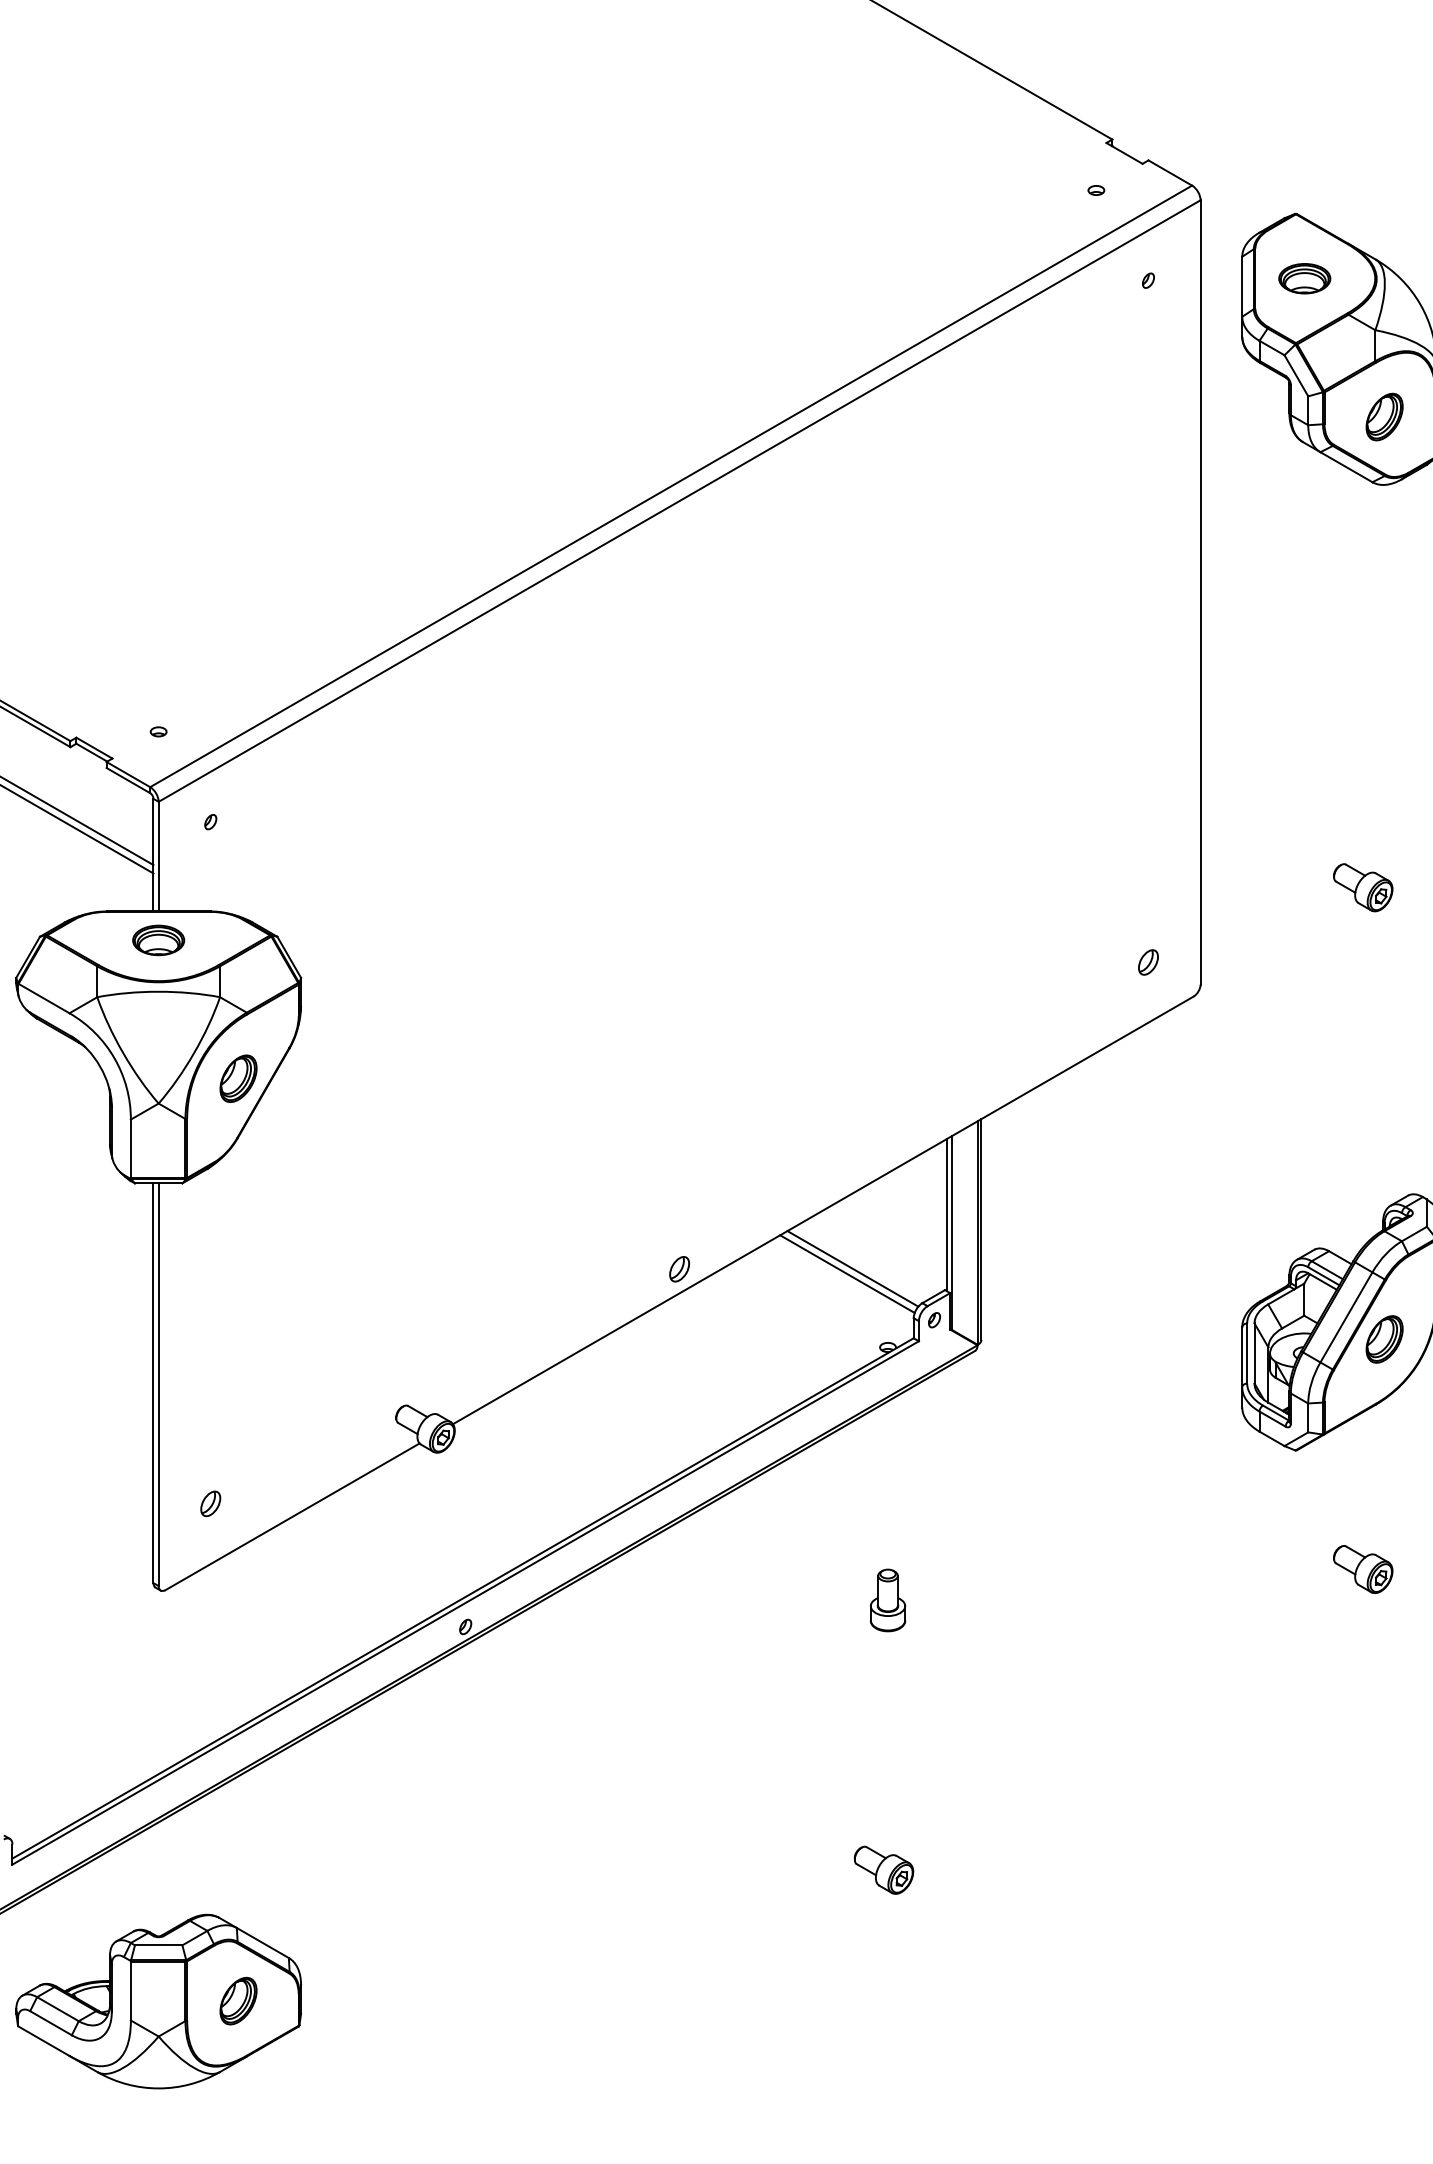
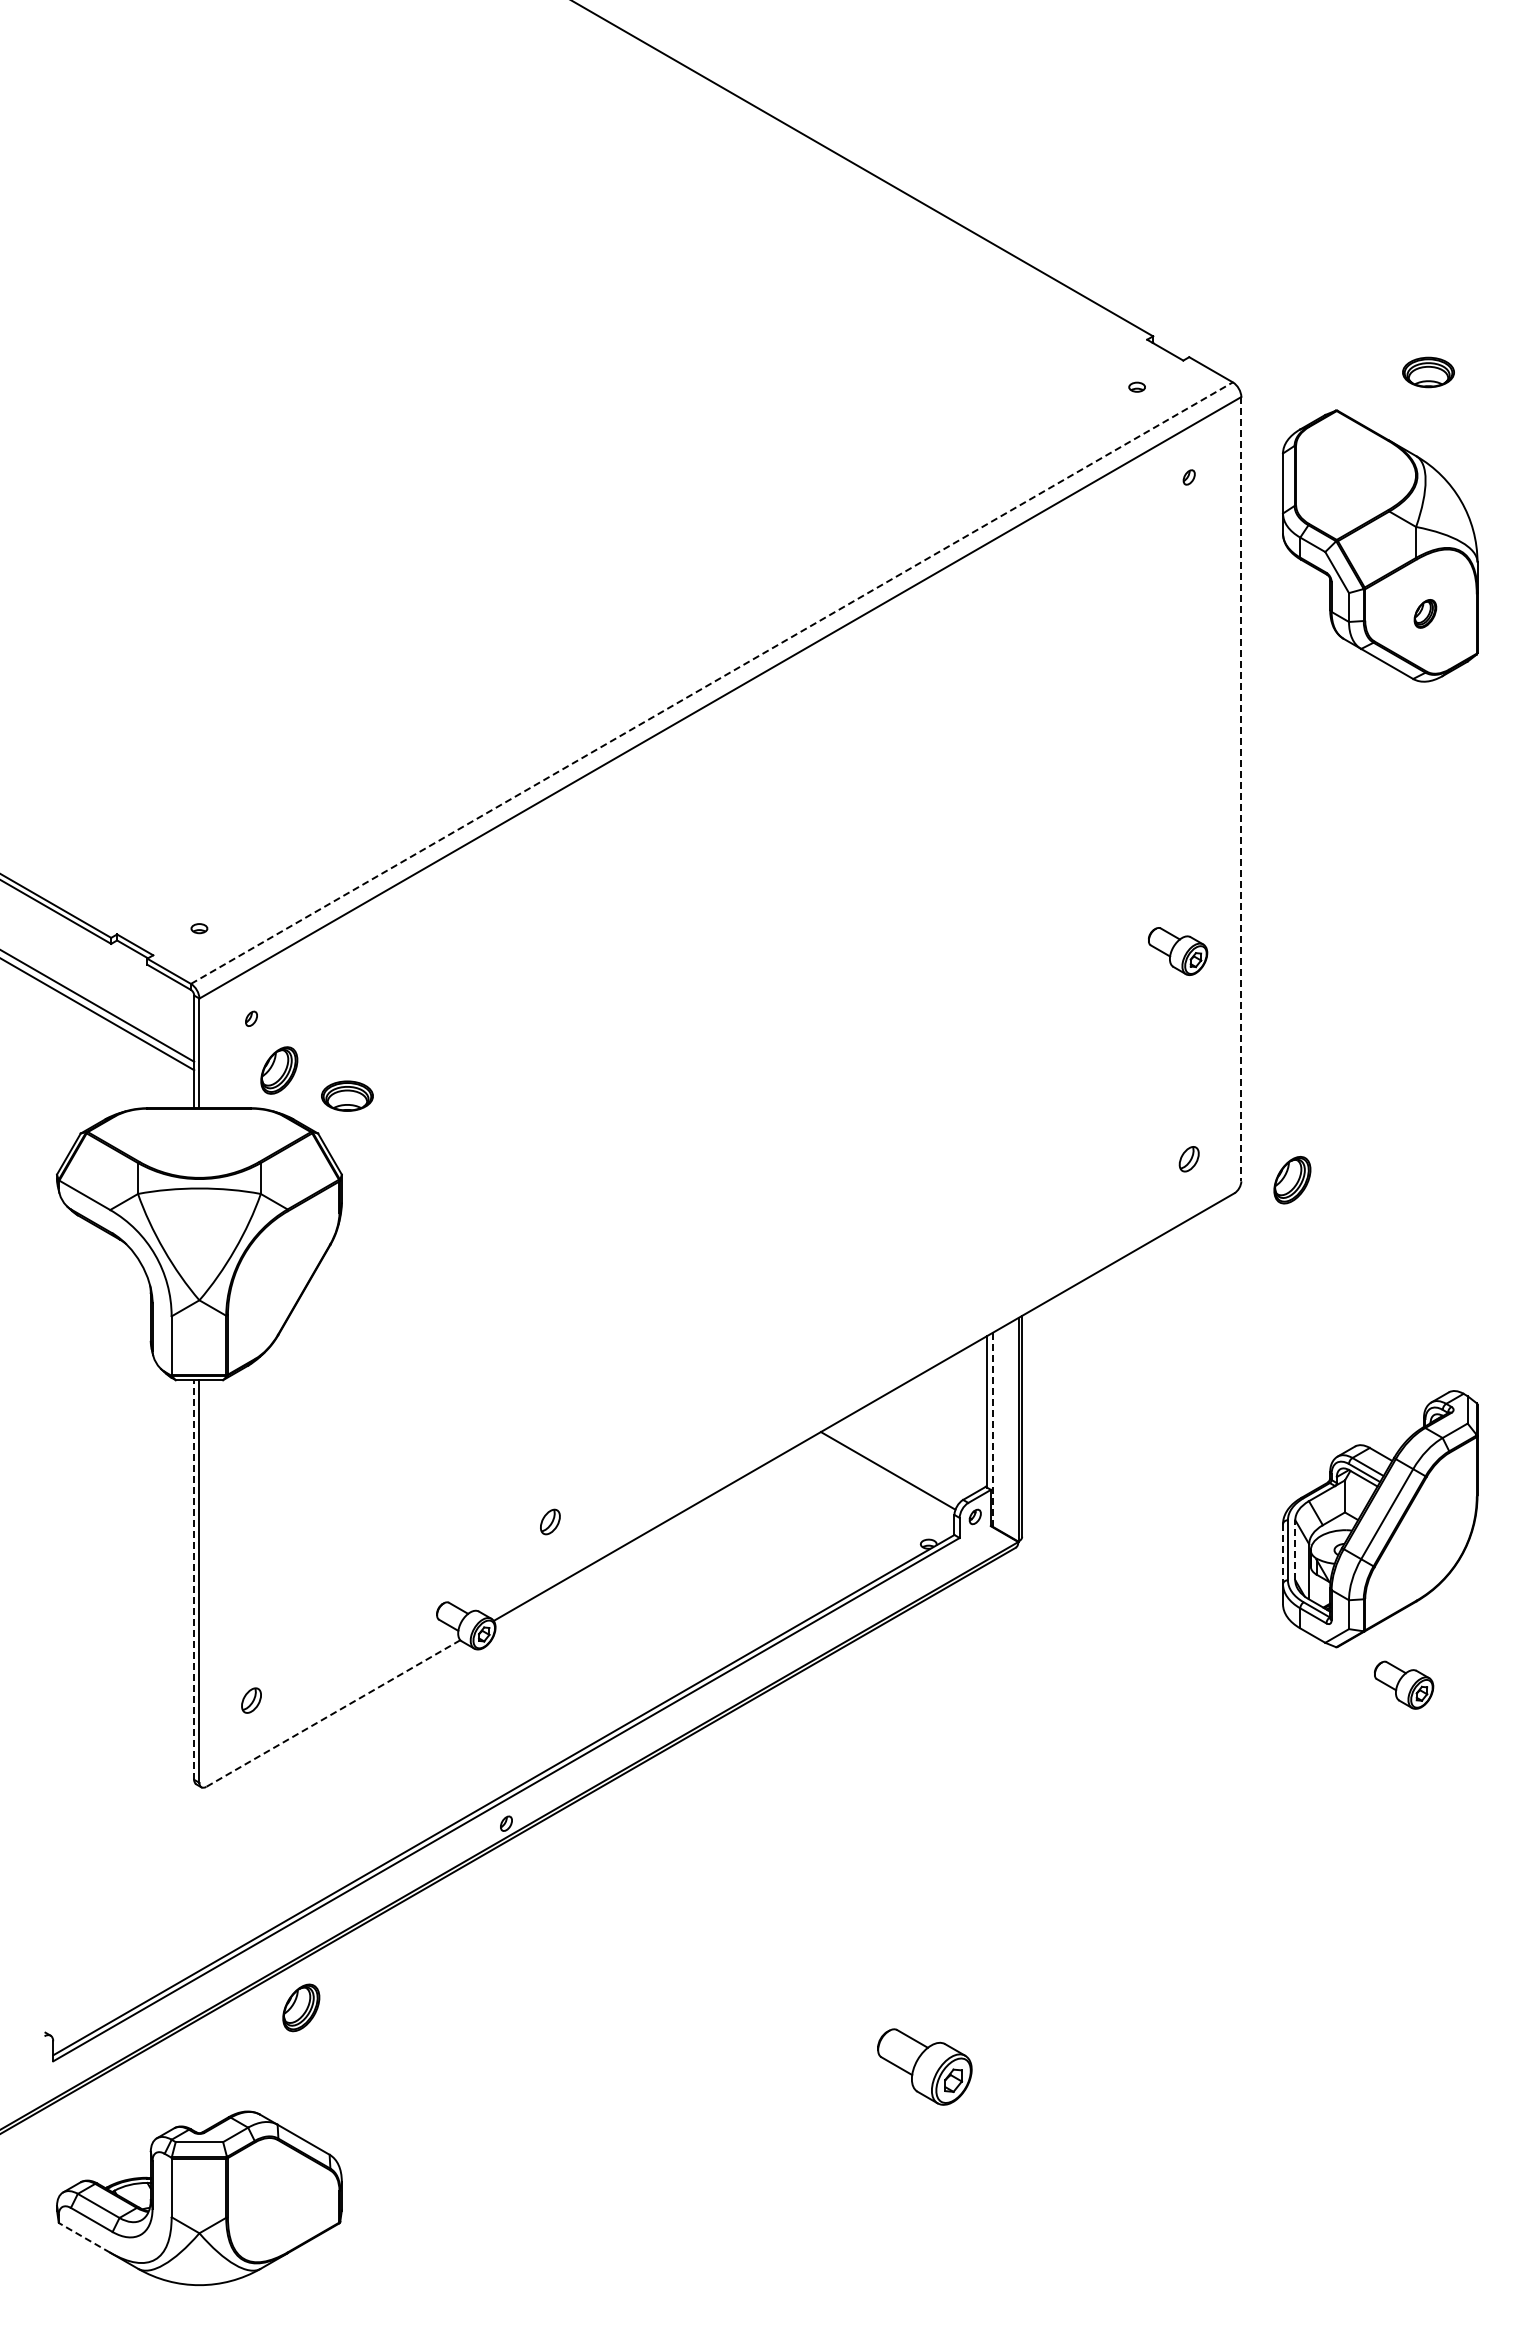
part: (1304, 278) -> (1428, 372), moved
part: (1384, 416) -> (1425, 613), size x0.6
line: (670, 486) -> (711, 683), solid -> dashed
line: (1200, 592) -> (1241, 789), solid -> dashed
part: (1363, 887) -> (1178, 951), moved
part: (158, 939) -> (347, 1095), moved
part: (238, 1078) -> (279, 1070), moved
line: (951, 1232) -> (992, 1429), solid -> dashed
part: (679, 1268) -> (550, 1521), moved
line: (852, 1268) -> (893, 1465), removed
part: (1384, 1339) -> (1292, 1180), moved
line: (1254, 1352) -> (1295, 1549), solid -> dashed
line: (1242, 1357) -> (1283, 1554), solid -> dashed
line: (153, 1383) -> (194, 1580), solid -> dashed
line: (292, 1516) -> (333, 1713), solid -> dashed
part: (1363, 1568) -> (1404, 1684), moved
part: (887, 1599) -> (928, 1796), removed
part: (883, 1869) -> (924, 2066), size x1.6
part: (238, 2000) -> (301, 2007), moved
line: (43, 2040) -> (84, 2237), solid -> dashed

